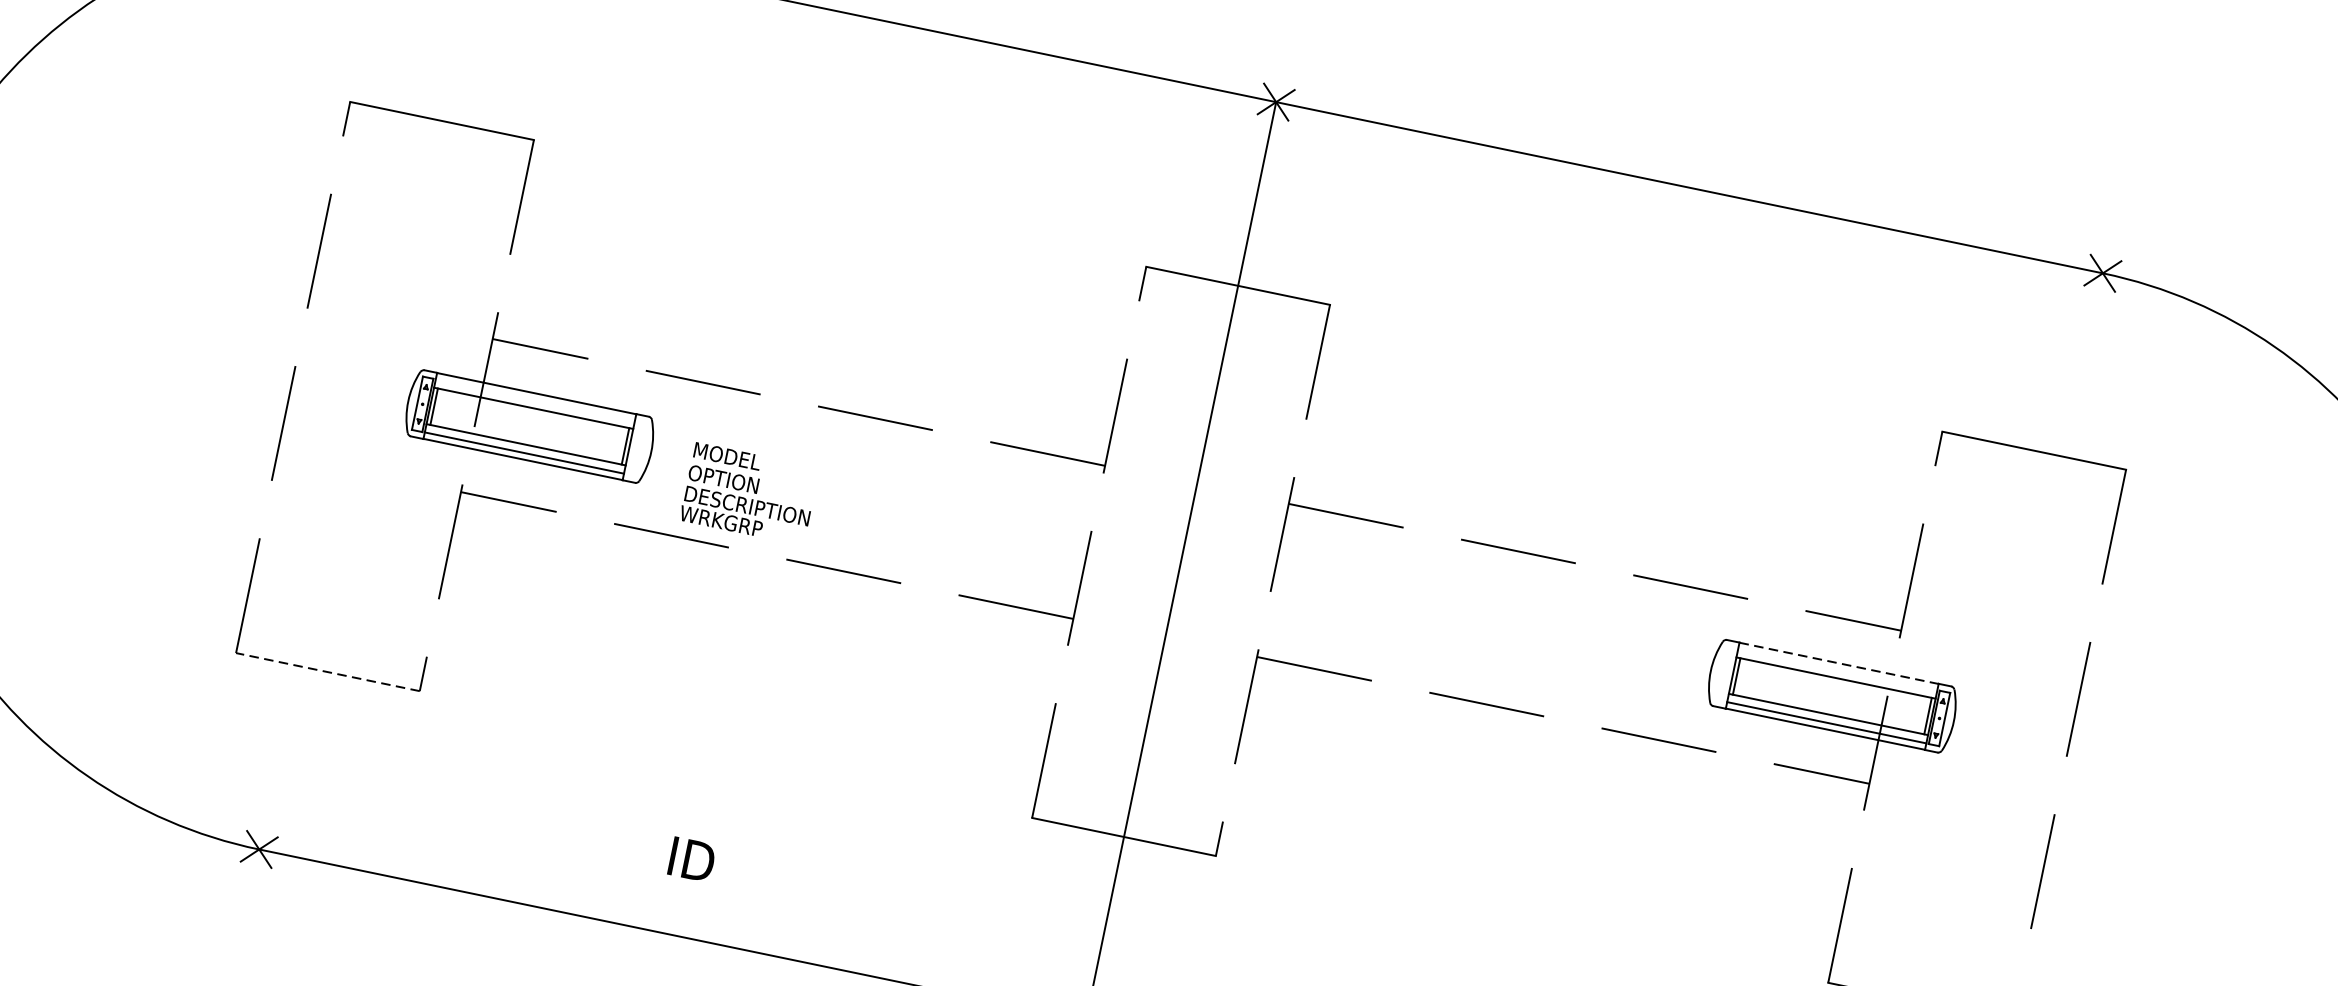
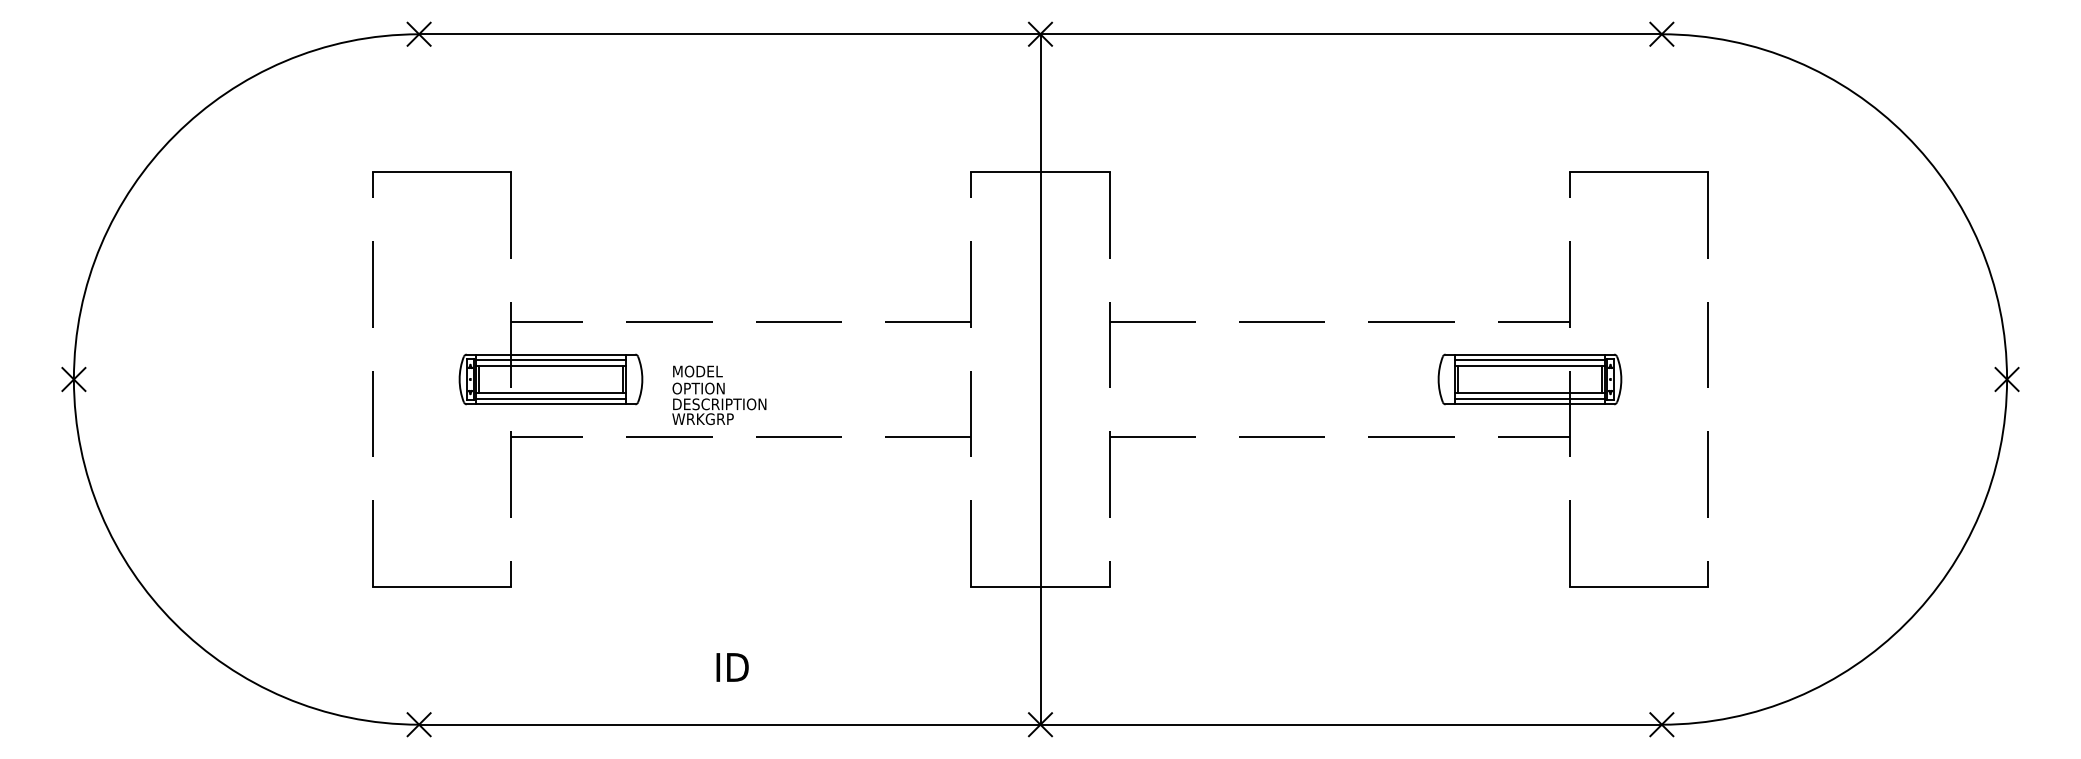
line: (534, 399) -> (550, 359), added
line: (1838, 662) -> (1529, 354), dashed -> solid
line: (1837, 669) -> (1529, 359), added
line: (327, 671) -> (441, 586), dashed -> solid

